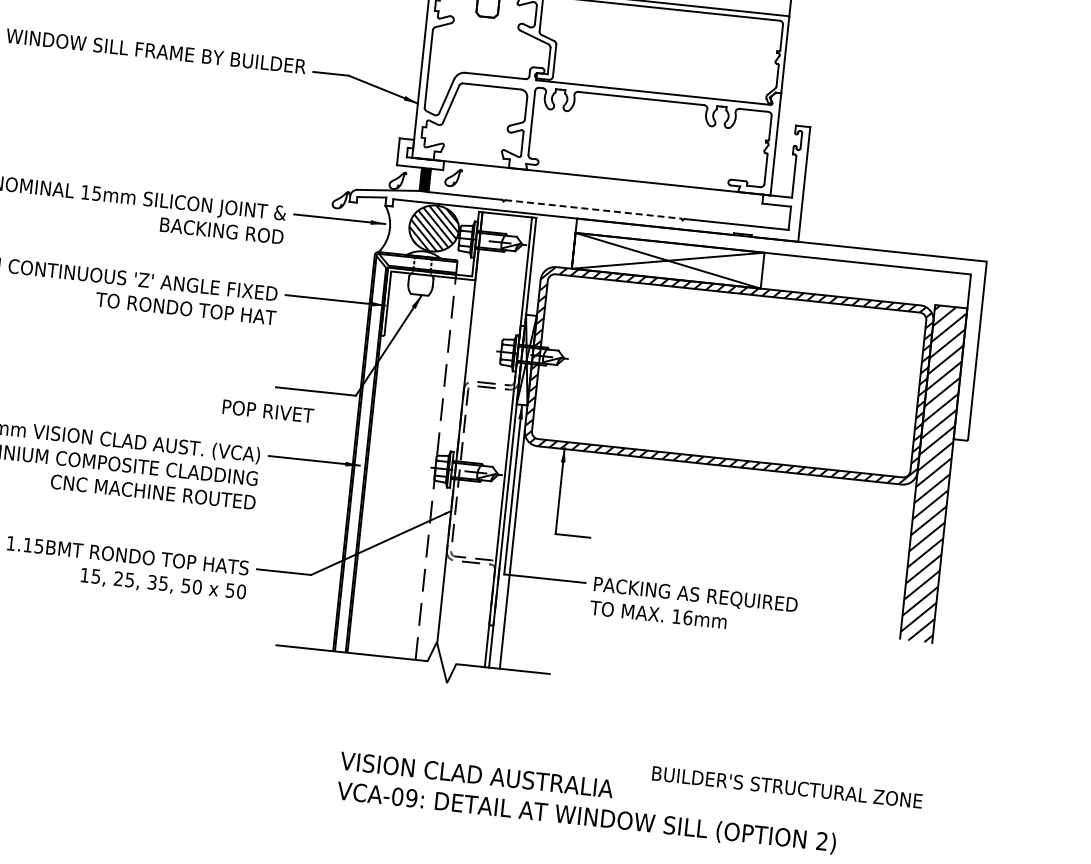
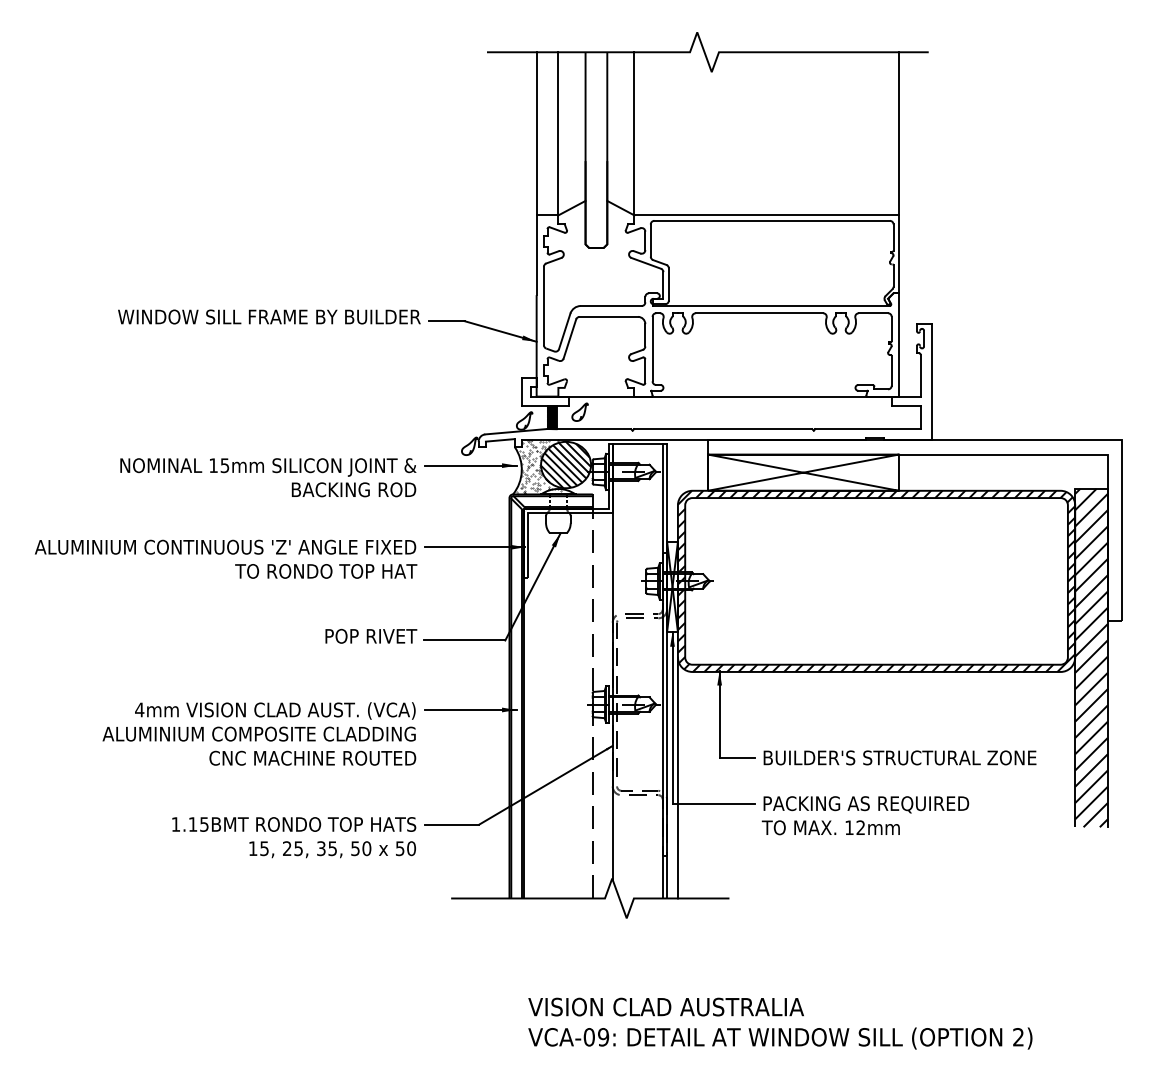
line: (593, 209) -> (723, 429), dashed -> solid
hatch: (406, 228) -> (538, 467), added
text: (268, 410) -> (371, 635), moved
text: (687, 617) -> (860, 827), 16mm -> 12mm
text: (786, 786) -> (899, 757), moved

